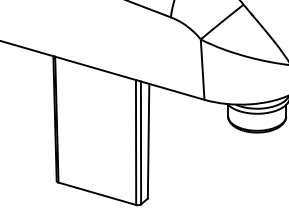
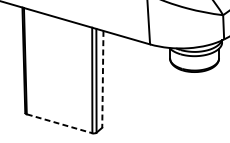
line: (148, 141) -> (102, 79), solid -> dashed
line: (97, 193) -> (59, 123), solid -> dashed

